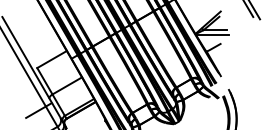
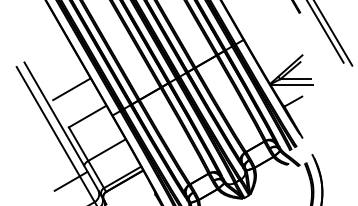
line: (39, 38) -> (71, 89), added

